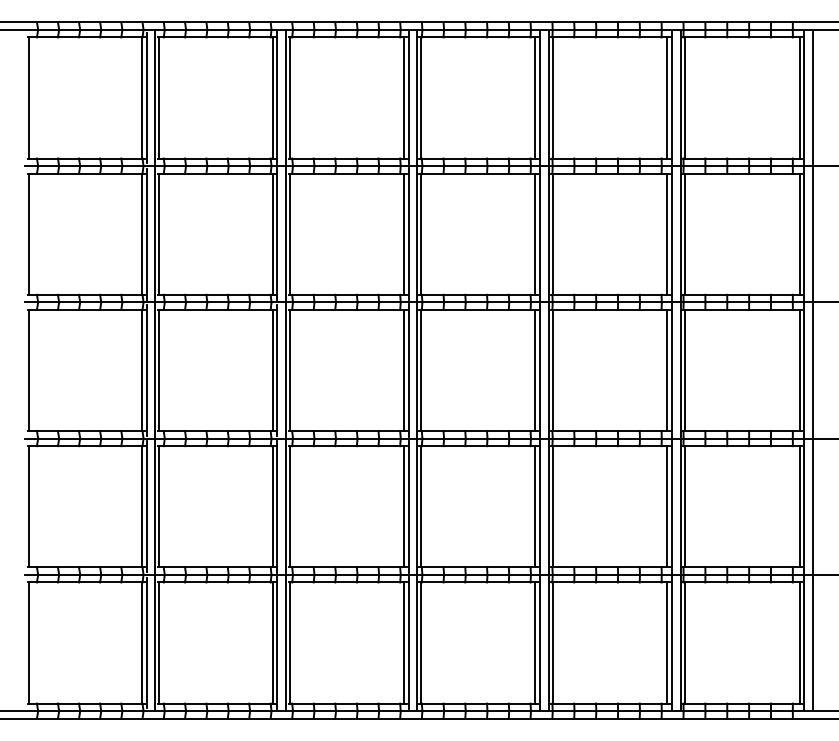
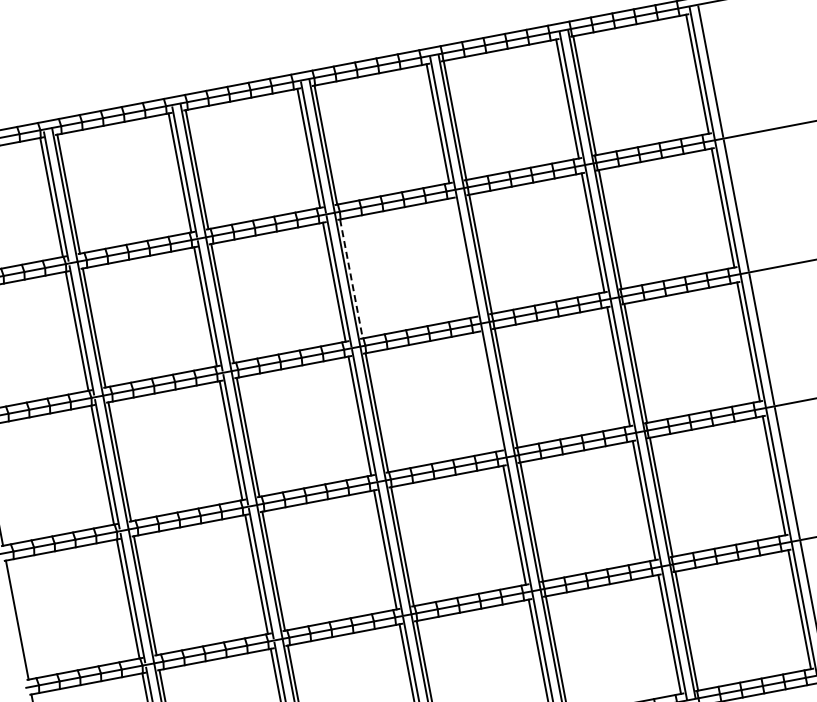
line: (535, 233) -> (463, 256), removed
line: (421, 234) -> (351, 279), solid -> dashed
line: (535, 370) -> (489, 391), removed

